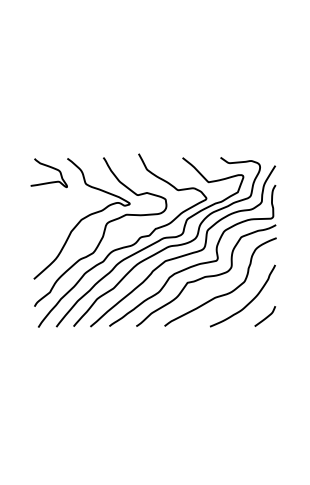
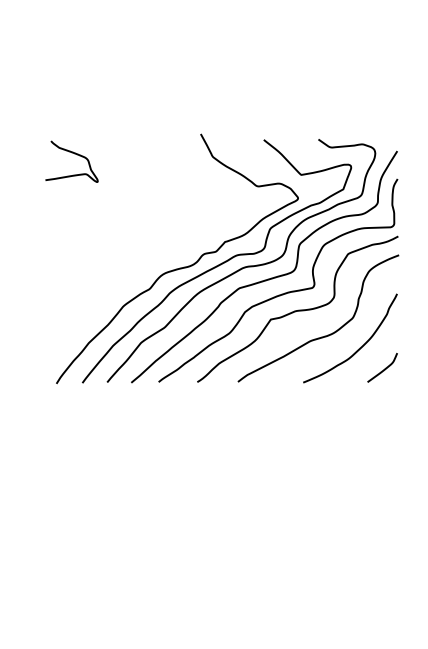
part: (100, 231) -> (145, 245), removed

